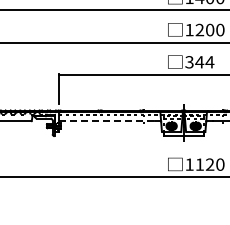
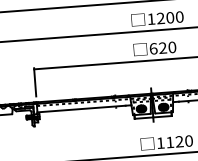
text: (199, 62) -> (162, 48), 344 -> 620
line: (106, 121) -> (81, 109), dashed -> solid

